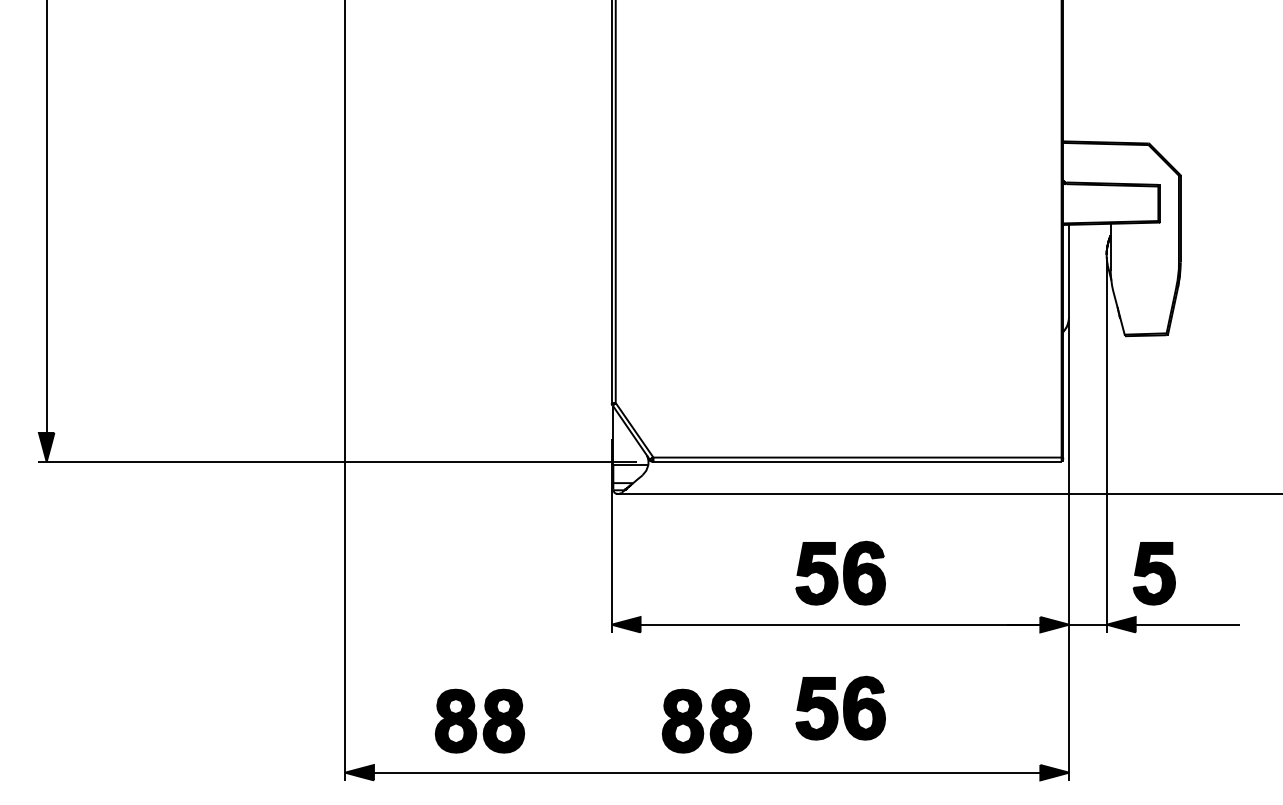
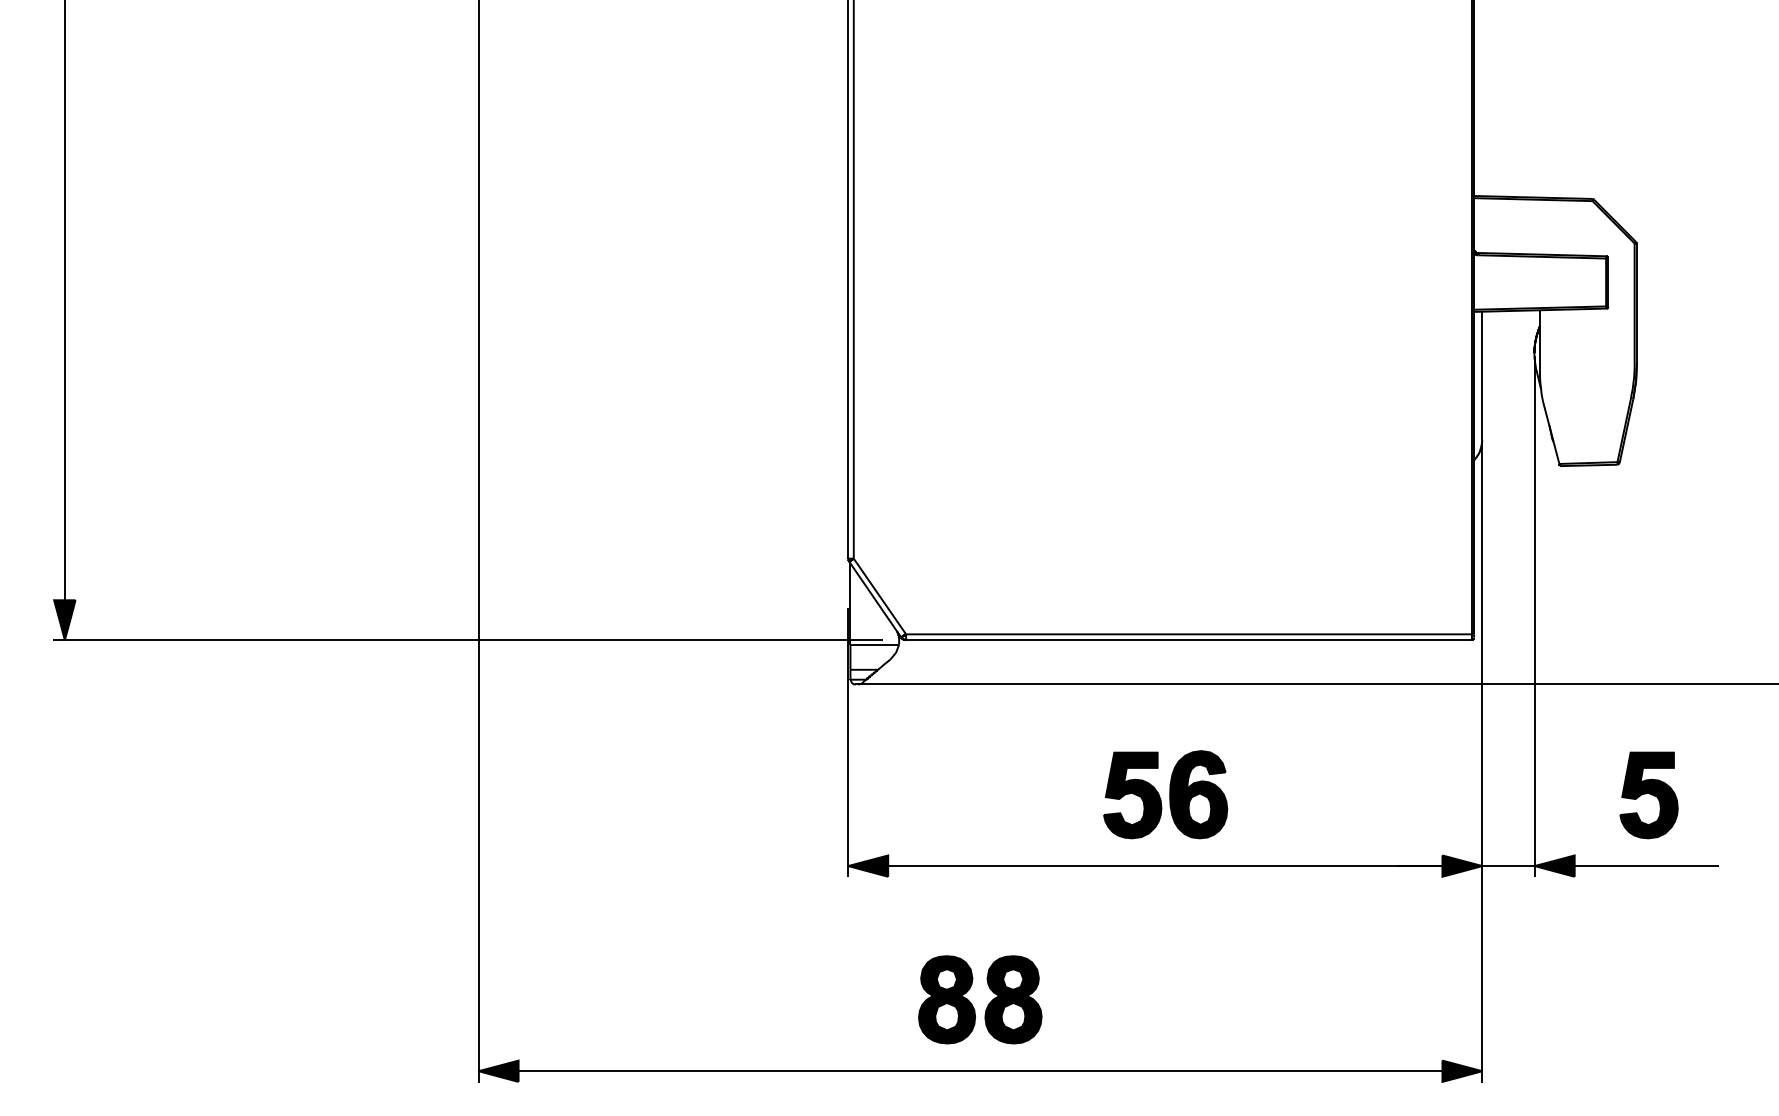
part: (1153, 573) -> (1647, 795), moved
part: (840, 707) -> (1165, 980), removed
part: (479, 720) -> (664, 998), removed

